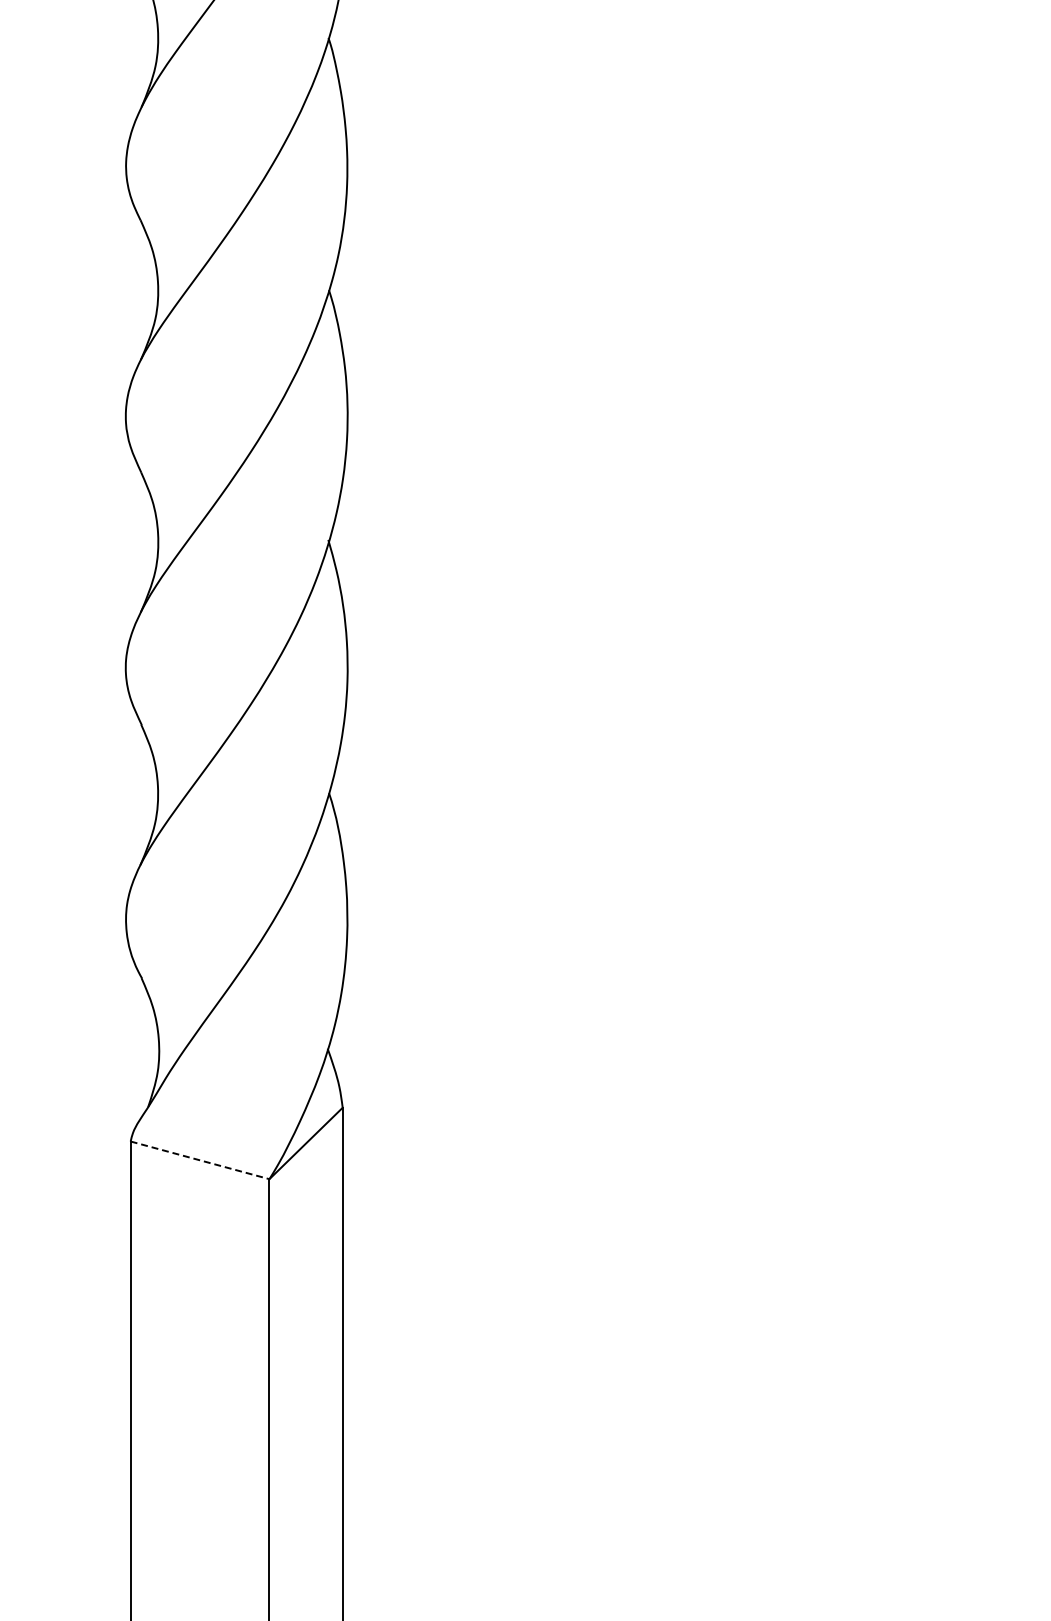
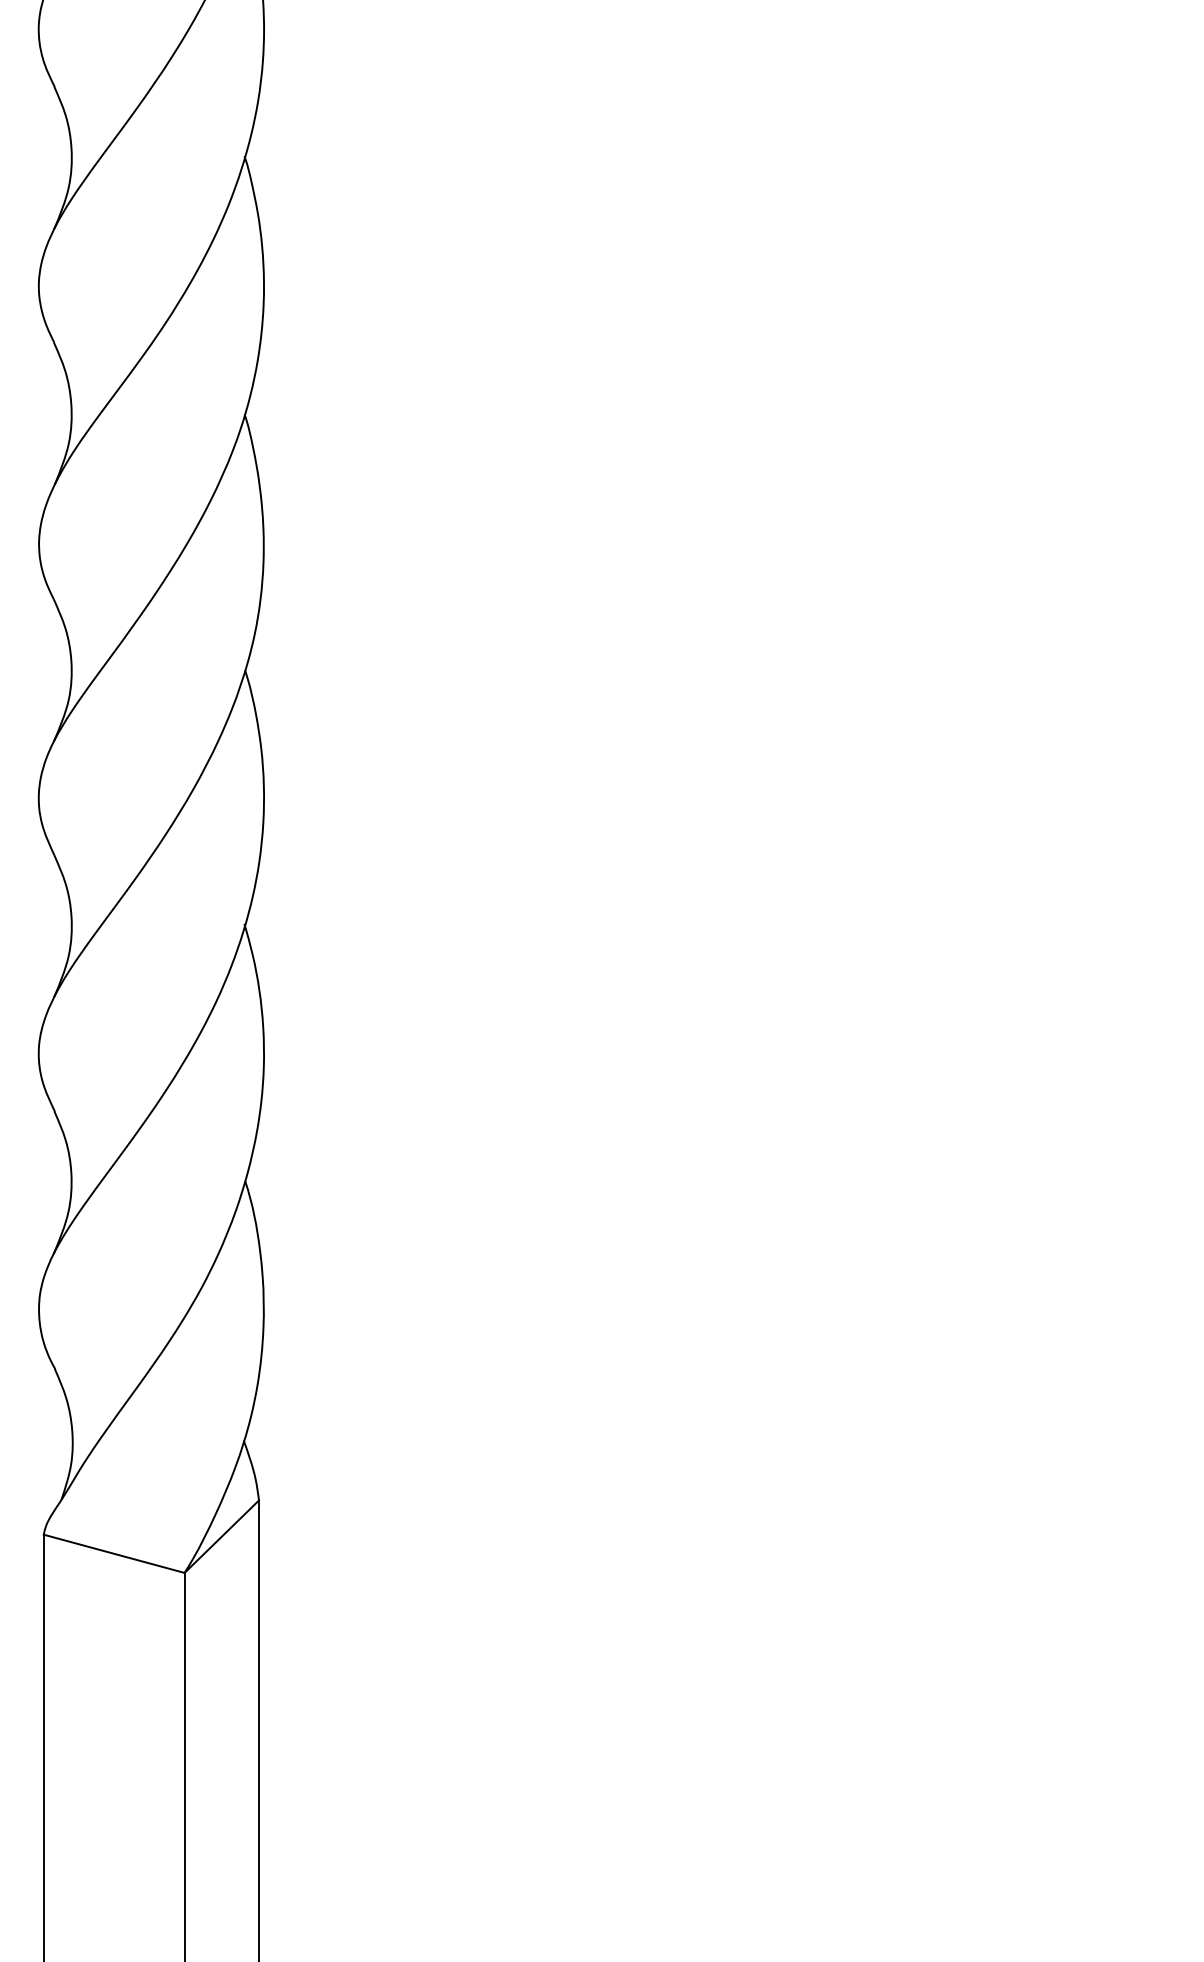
line: (200, 1160) -> (114, 1553), dashed -> solid

